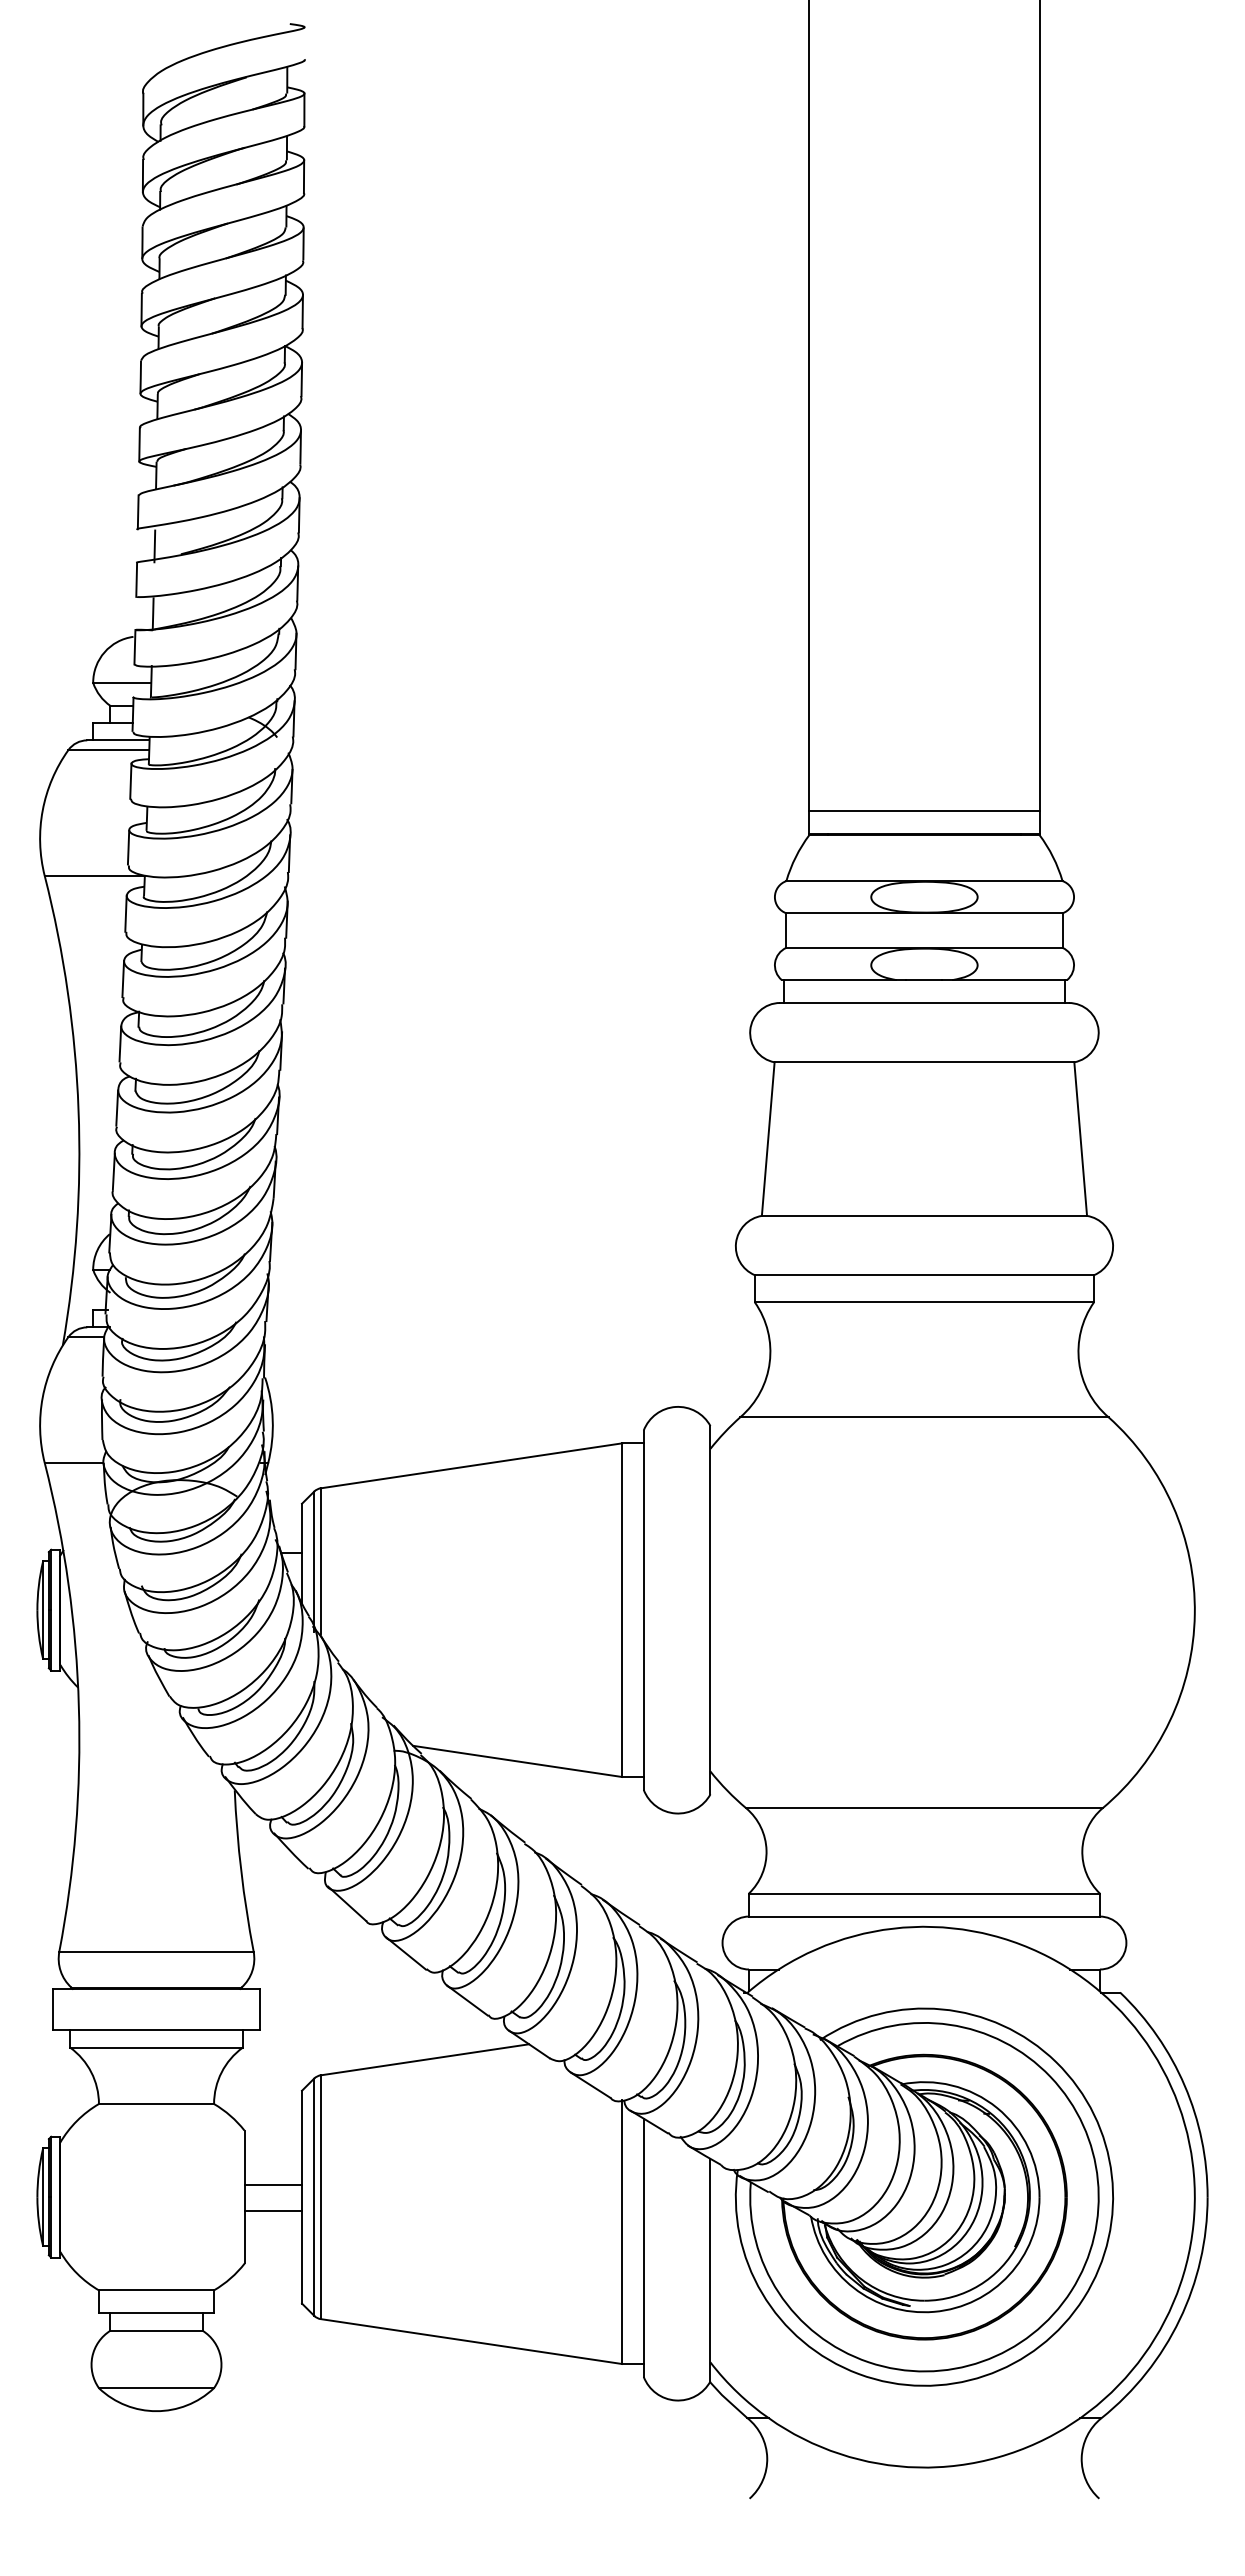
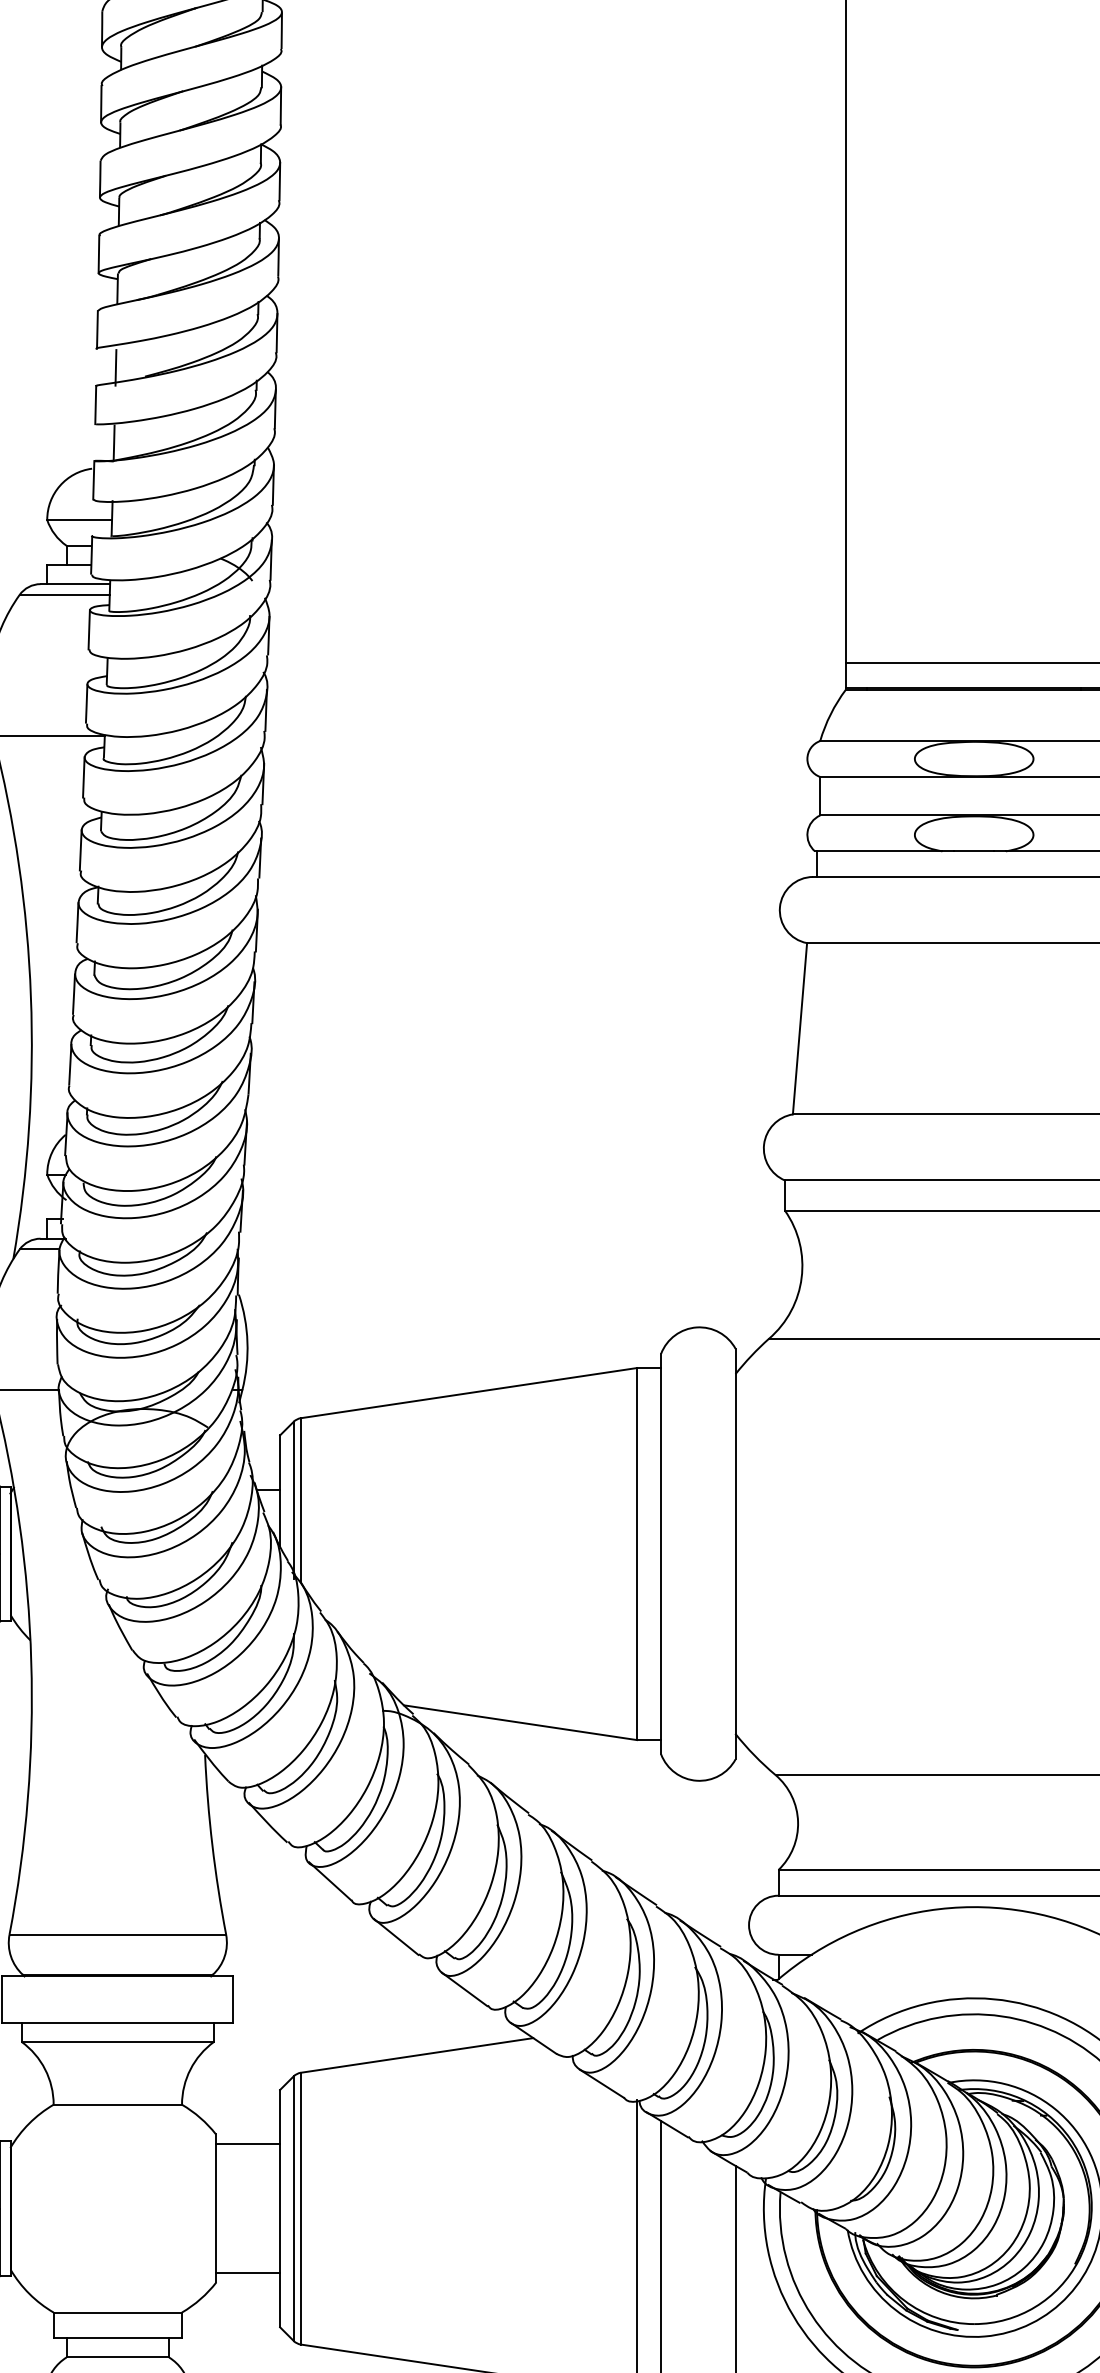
line: (273, 2184) -> (248, 2144), moved
line: (273, 2210) -> (248, 2272), moved

